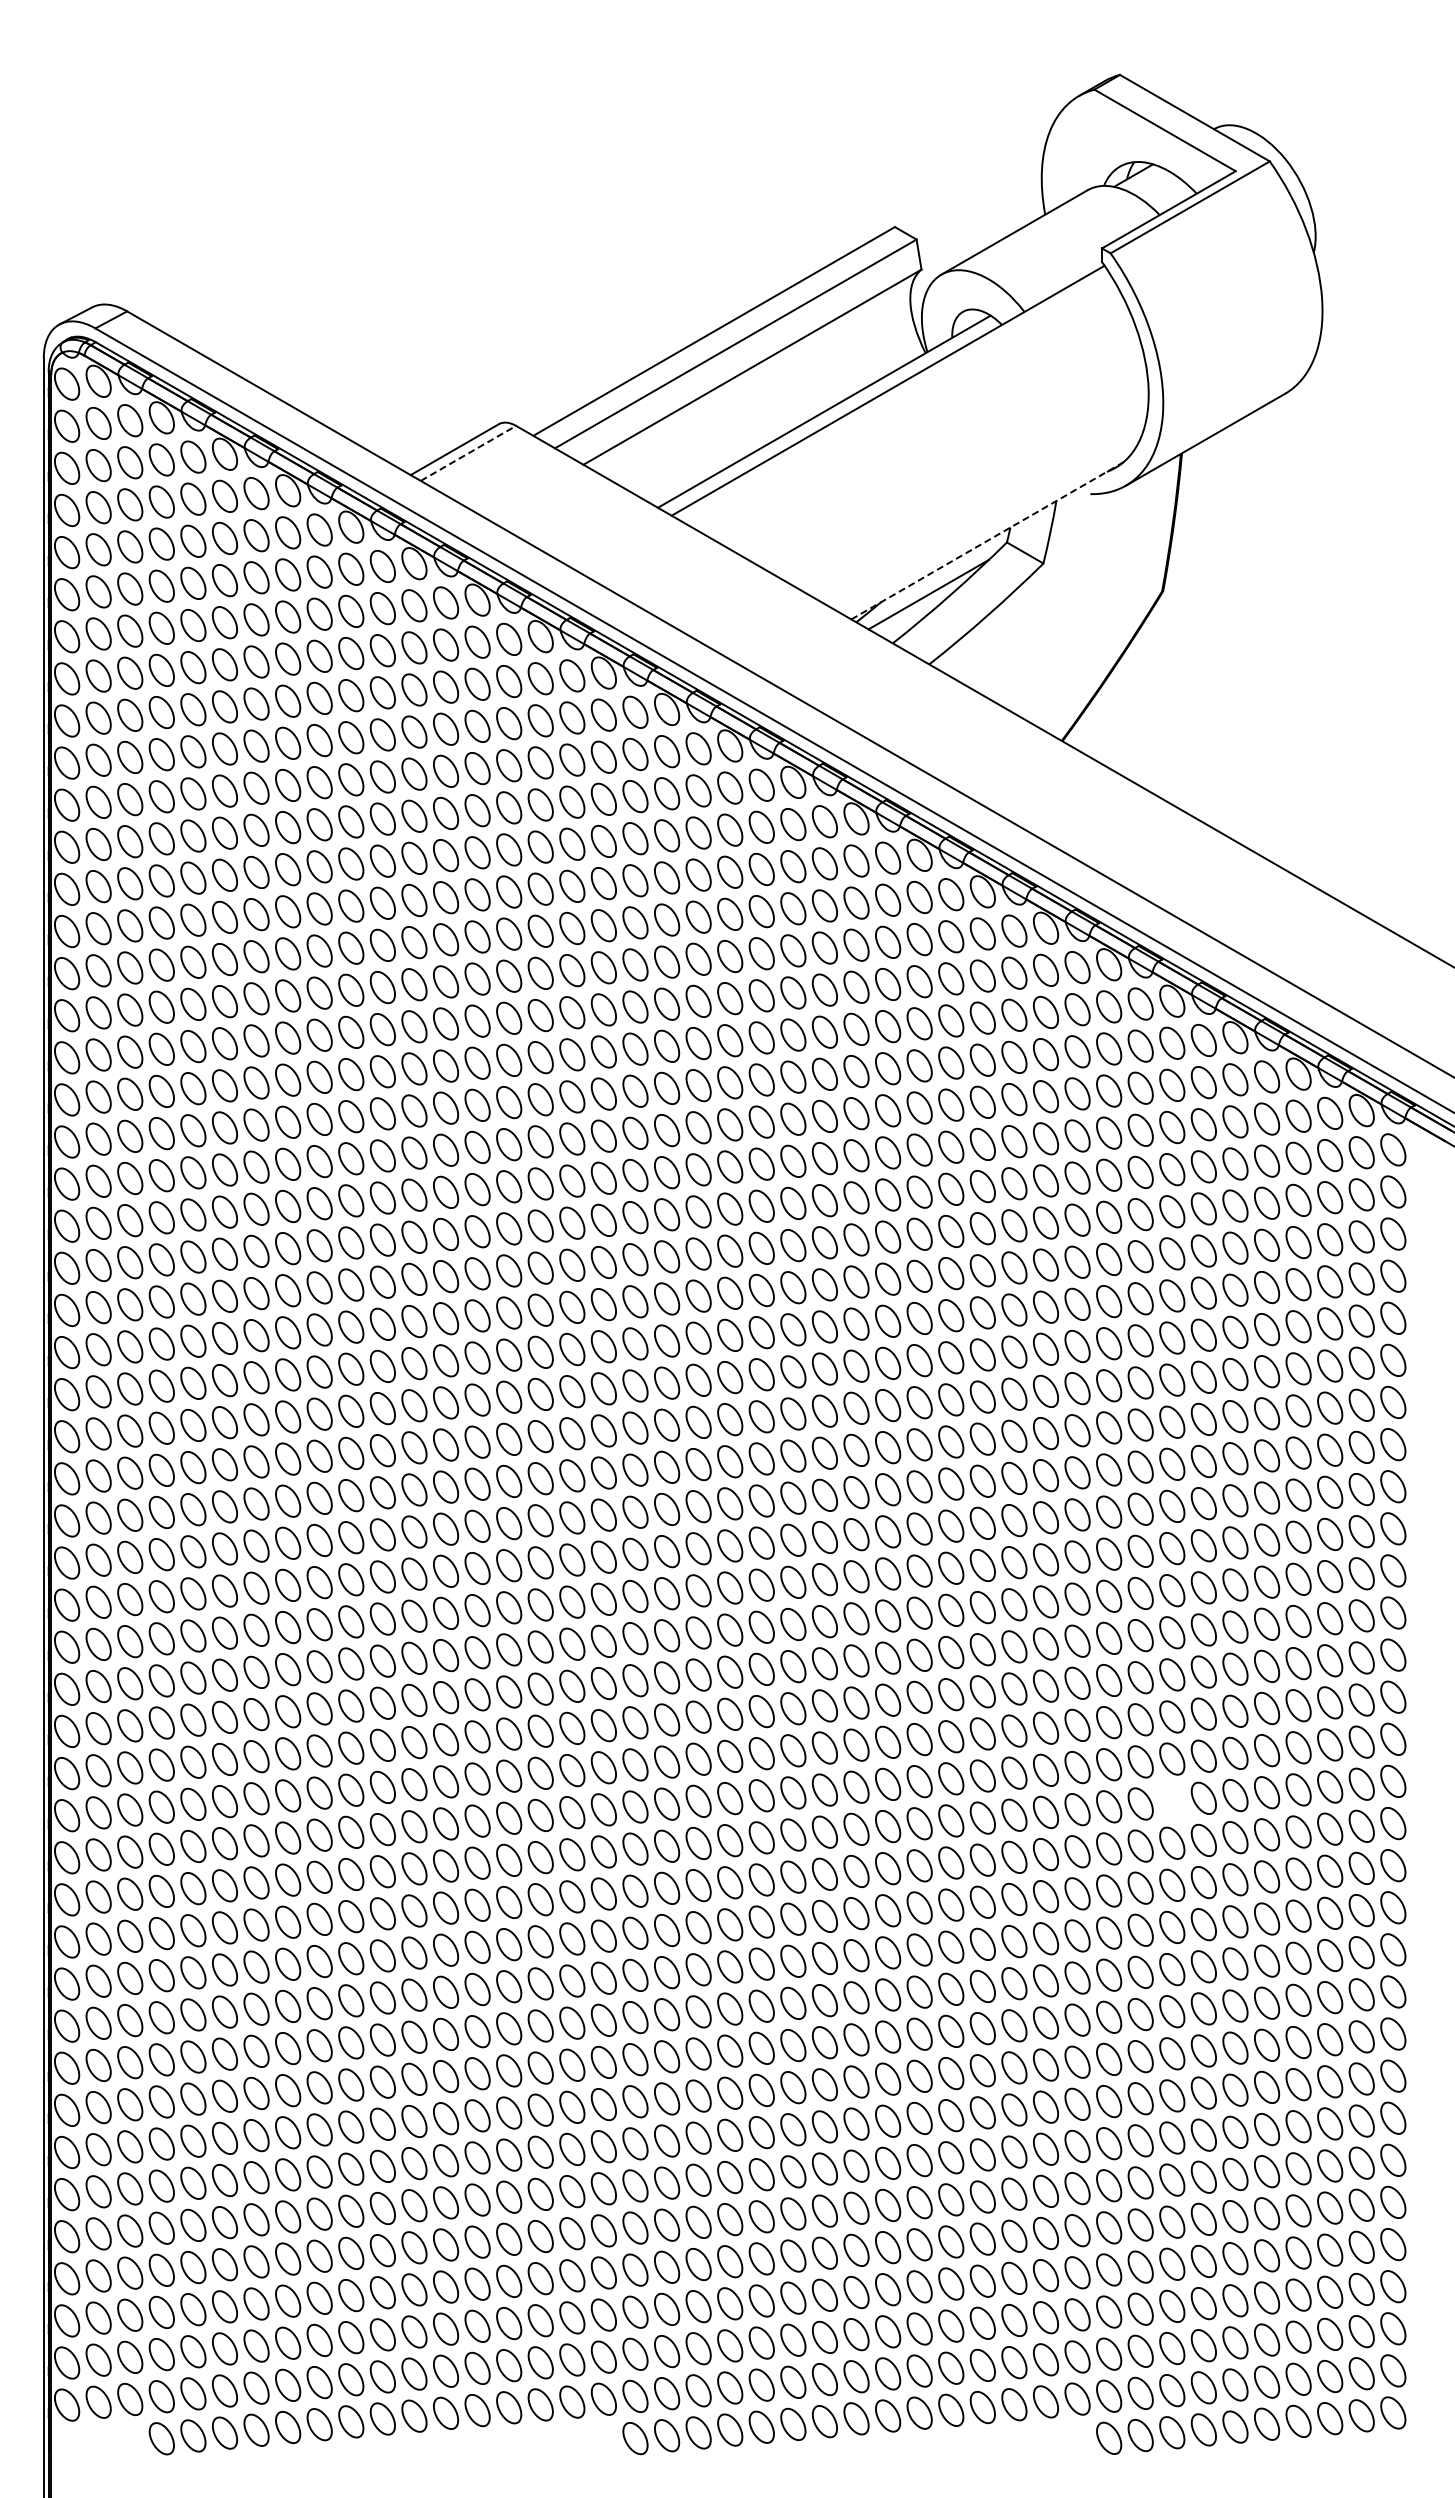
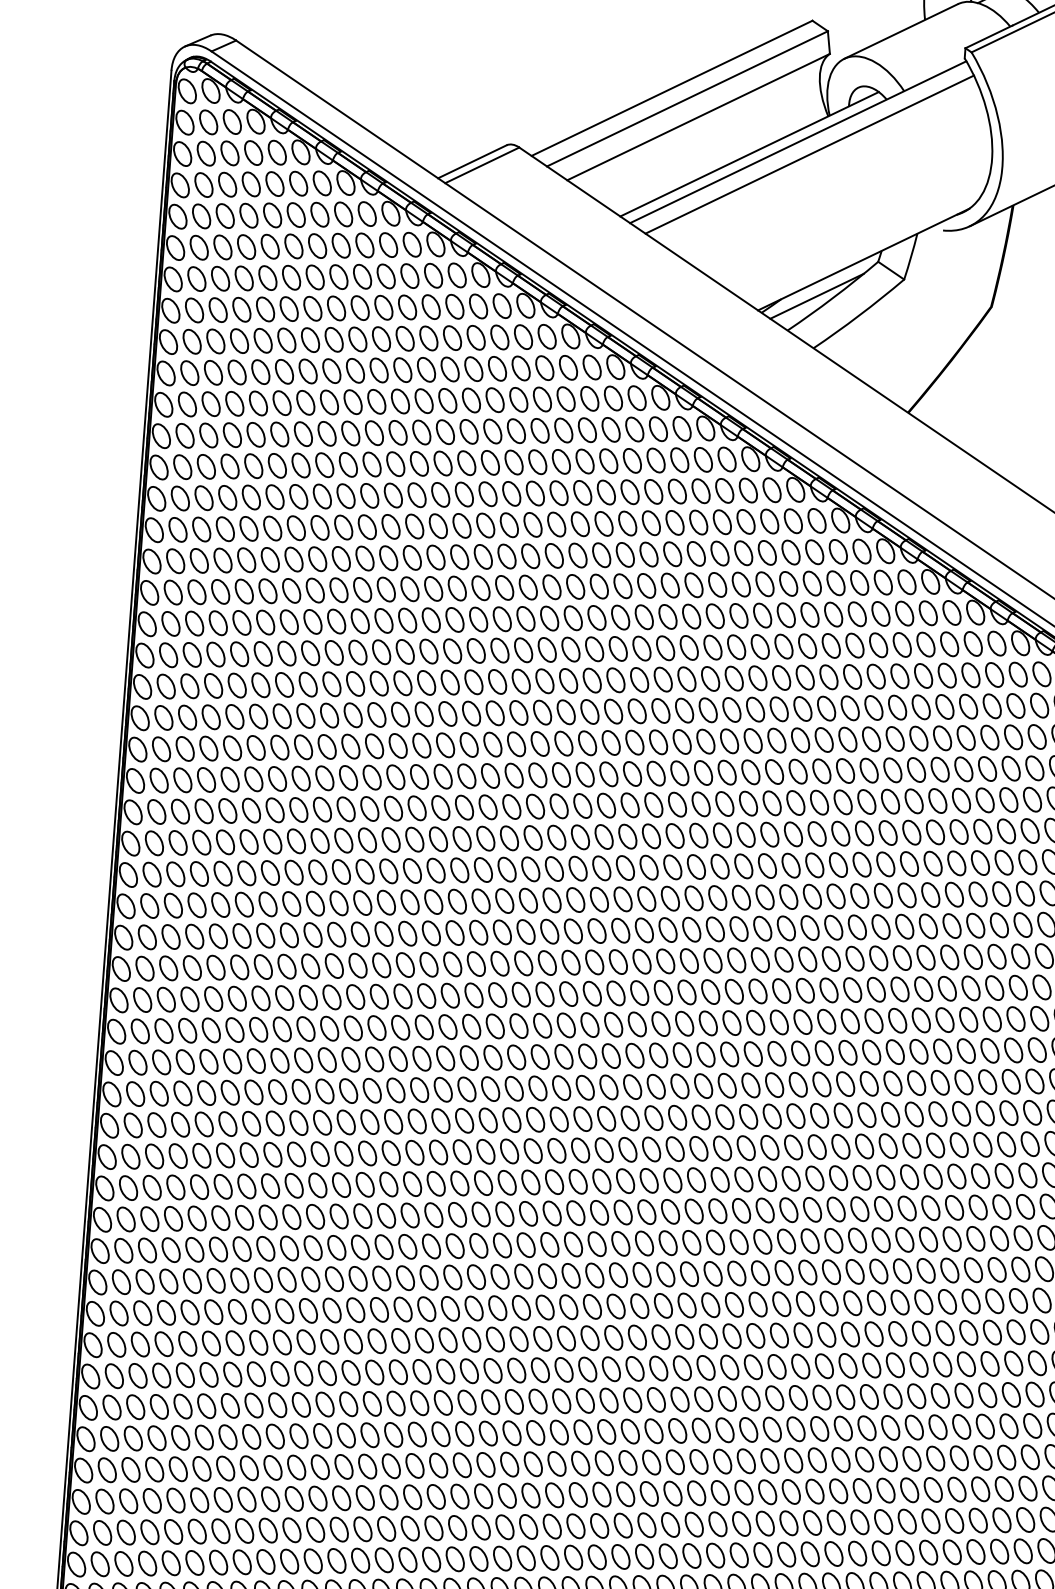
line: (904, 406) -> (809, 154), added
line: (468, 453) -> (482, 165), dashed -> solid
line: (987, 540) -> (863, 259), dashed -> solid
part: (1172, 1800) -> (931, 1207), added

